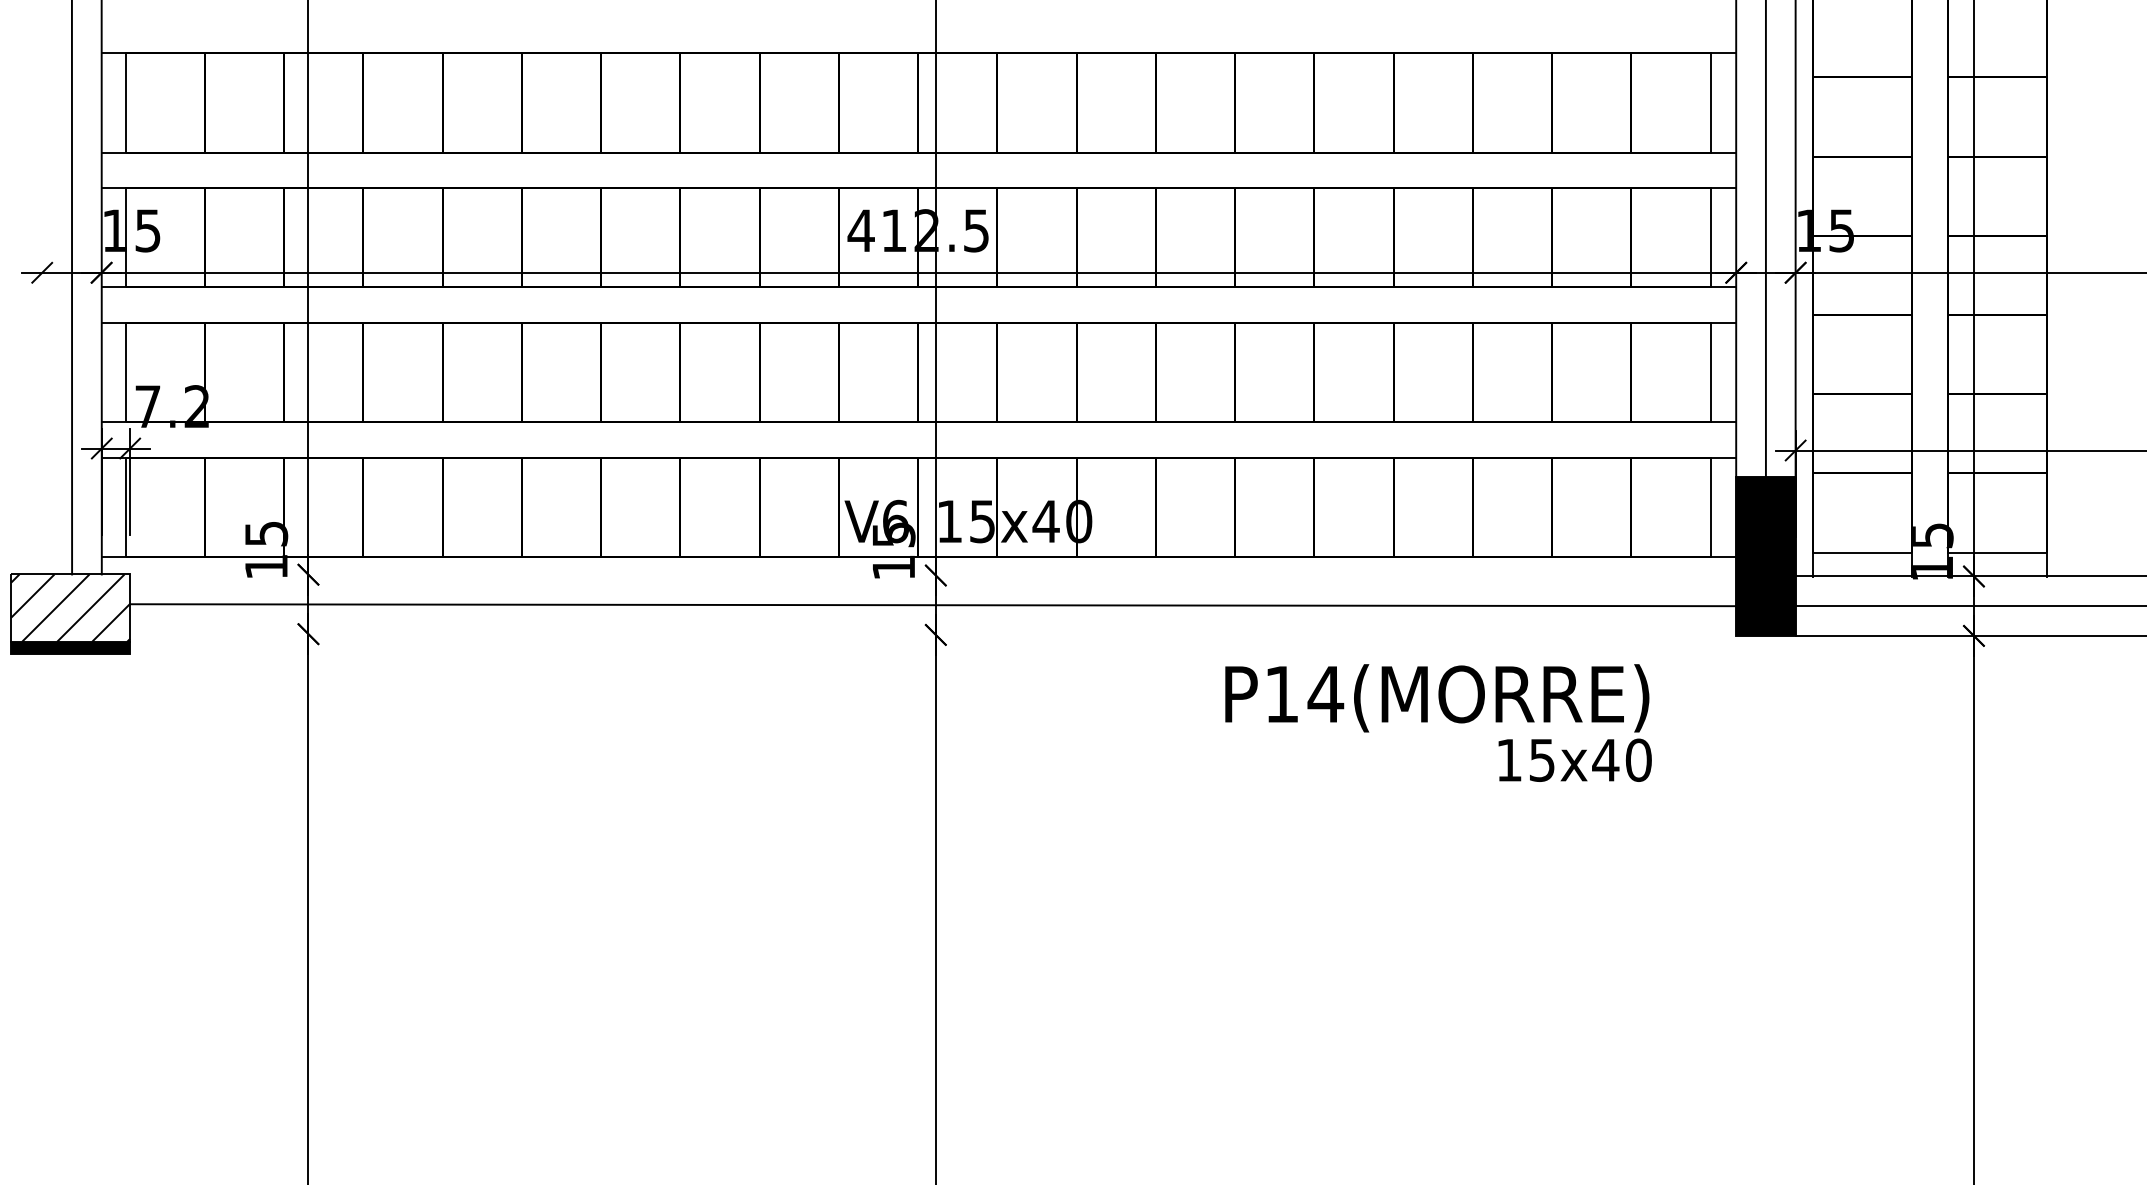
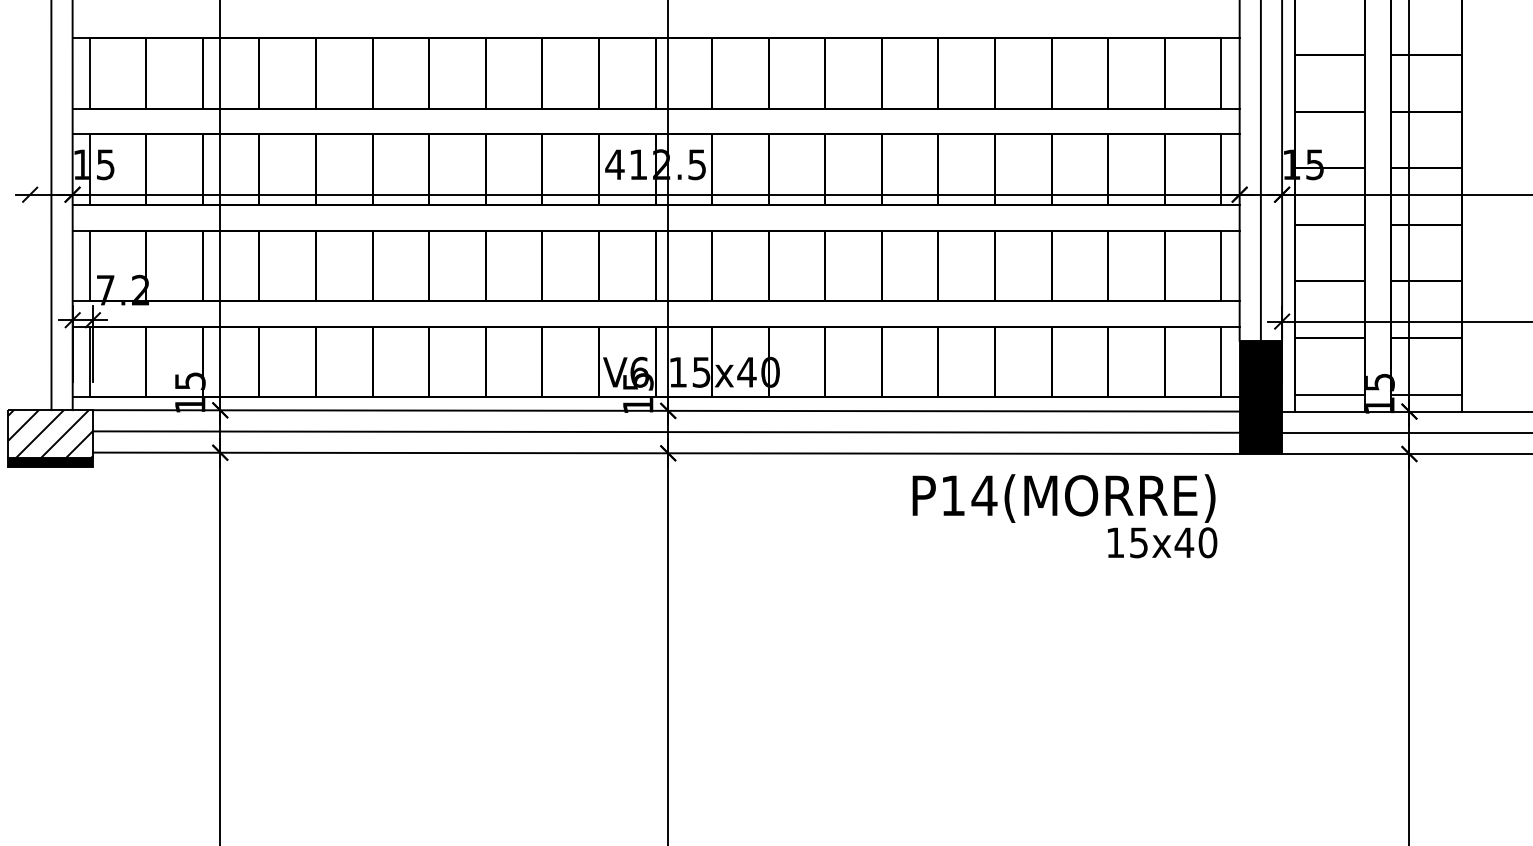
line: (933, 575) -> (666, 410), added
line: (933, 634) -> (666, 452), added
text: (1438, 722) -> (1064, 515), moved

